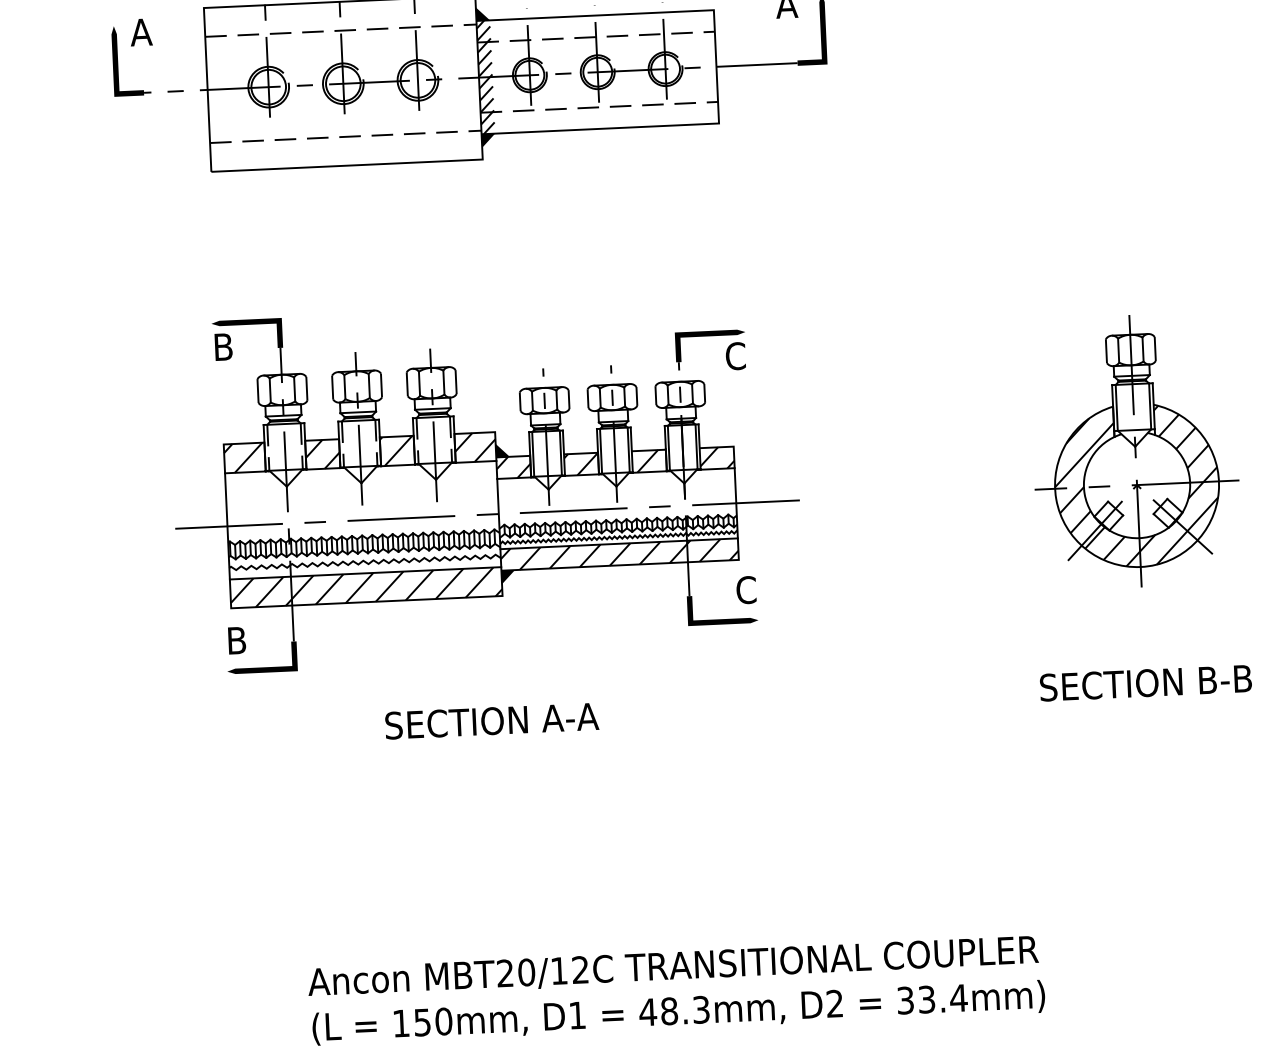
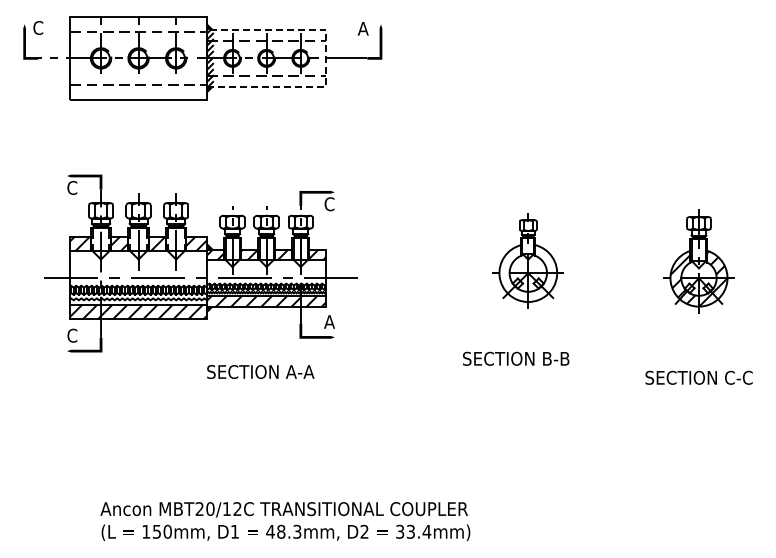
text: (139, 31) -> (37, 27), A -> C
line: (716, 67) -> (326, 58), solid -> dashed
text: (223, 346) -> (72, 187), B -> C
part: (1136, 452) -> (528, 261), size x0.7
text: (746, 589) -> (329, 321), C -> A
text: (236, 640) -> (72, 335), B -> C
text: (1146, 682) -> (516, 358), moved
text: (491, 720) -> (260, 371), moved

